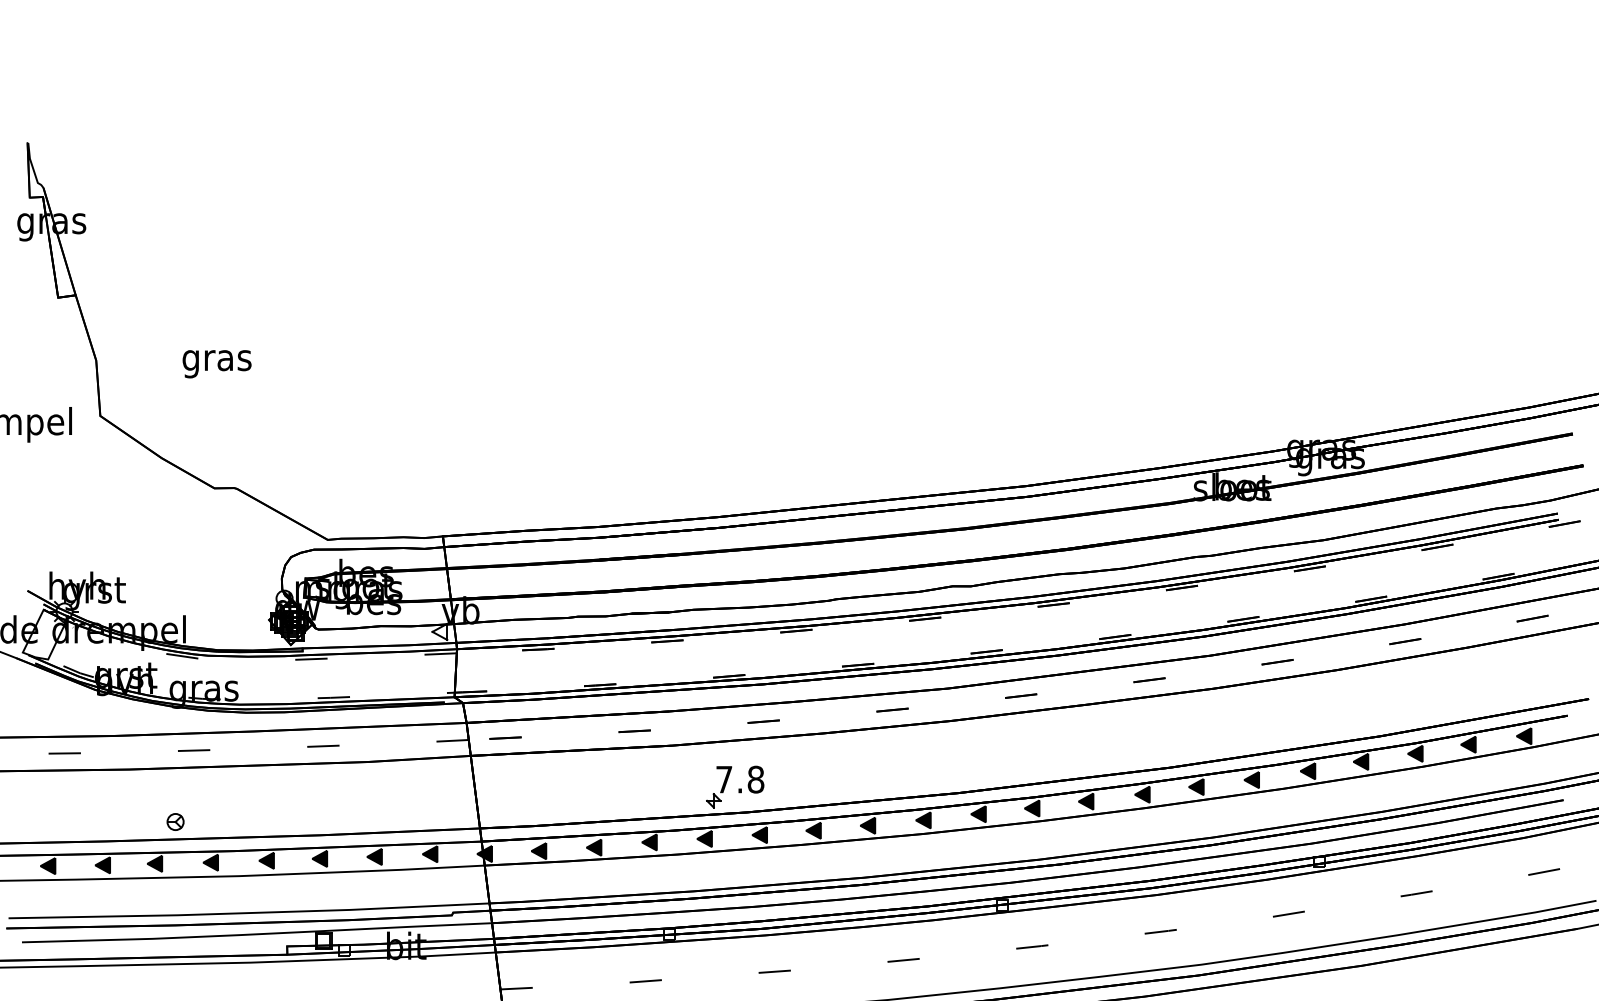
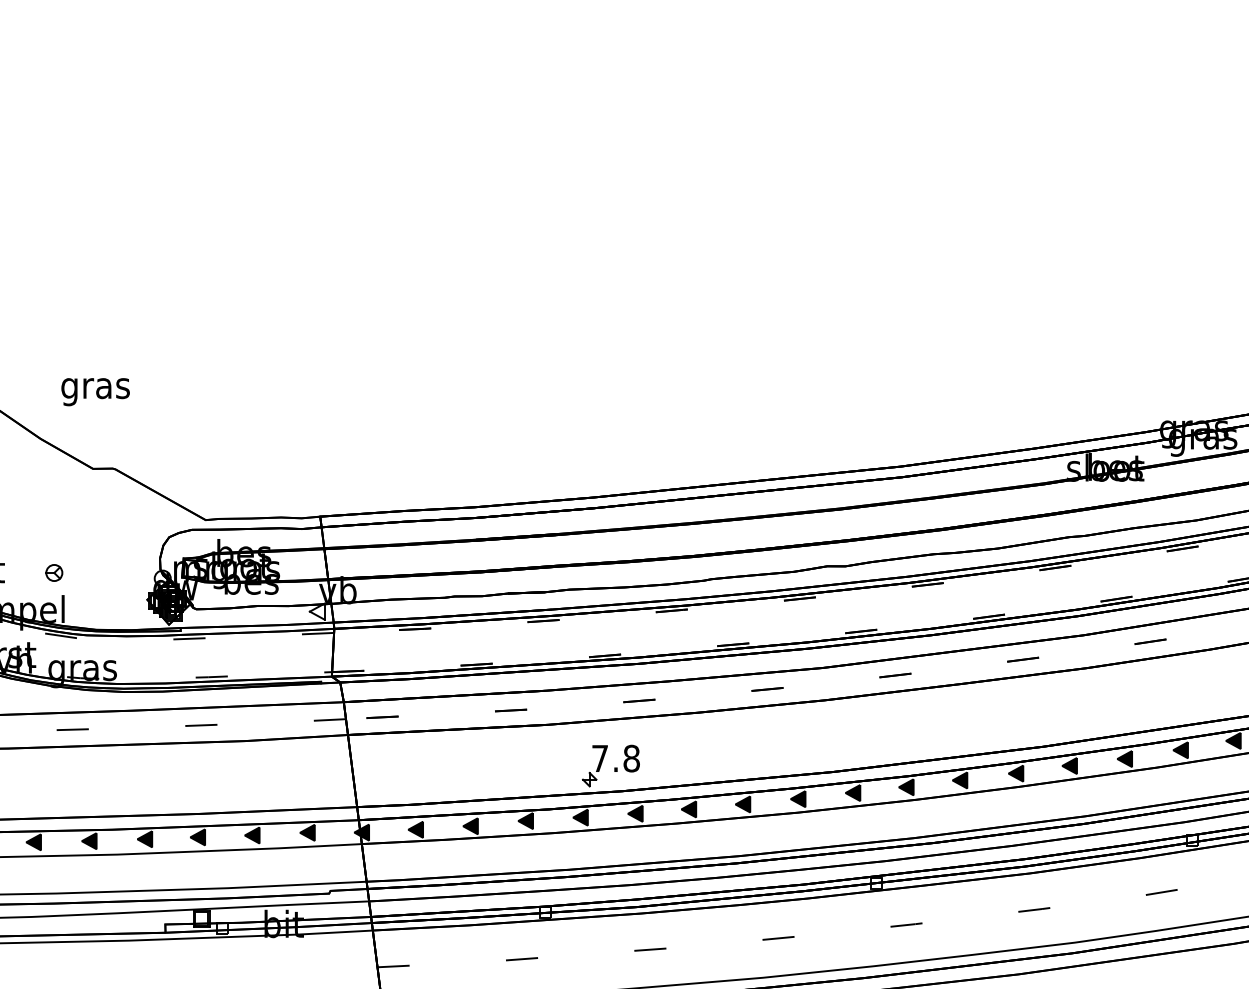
text: (216, 364) -> (95, 392), moved
part: (175, 821) -> (54, 572), moved

